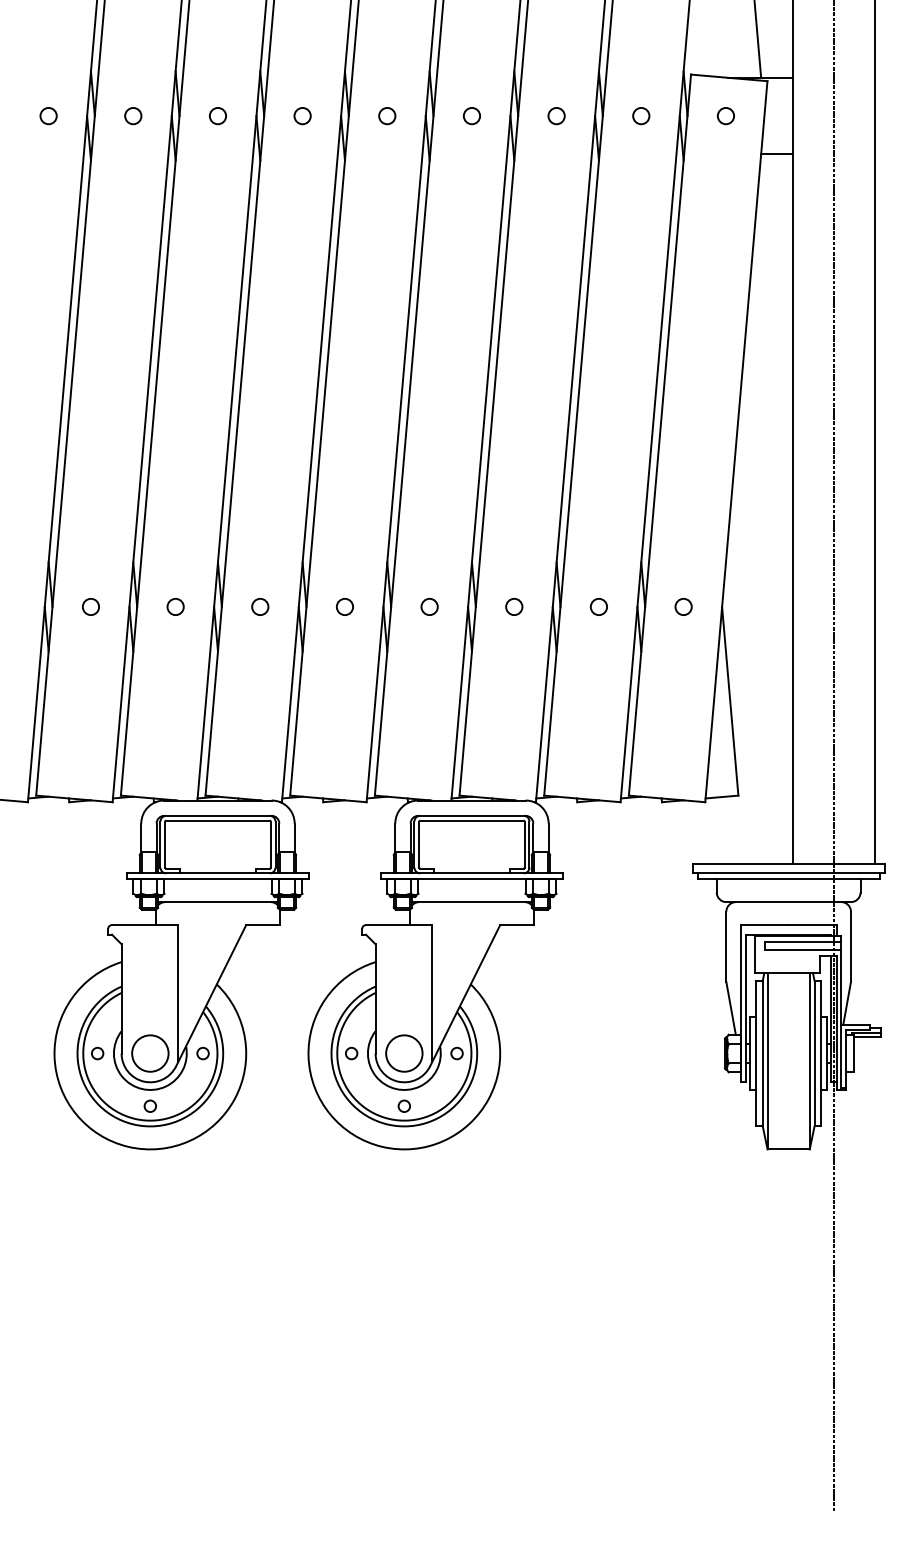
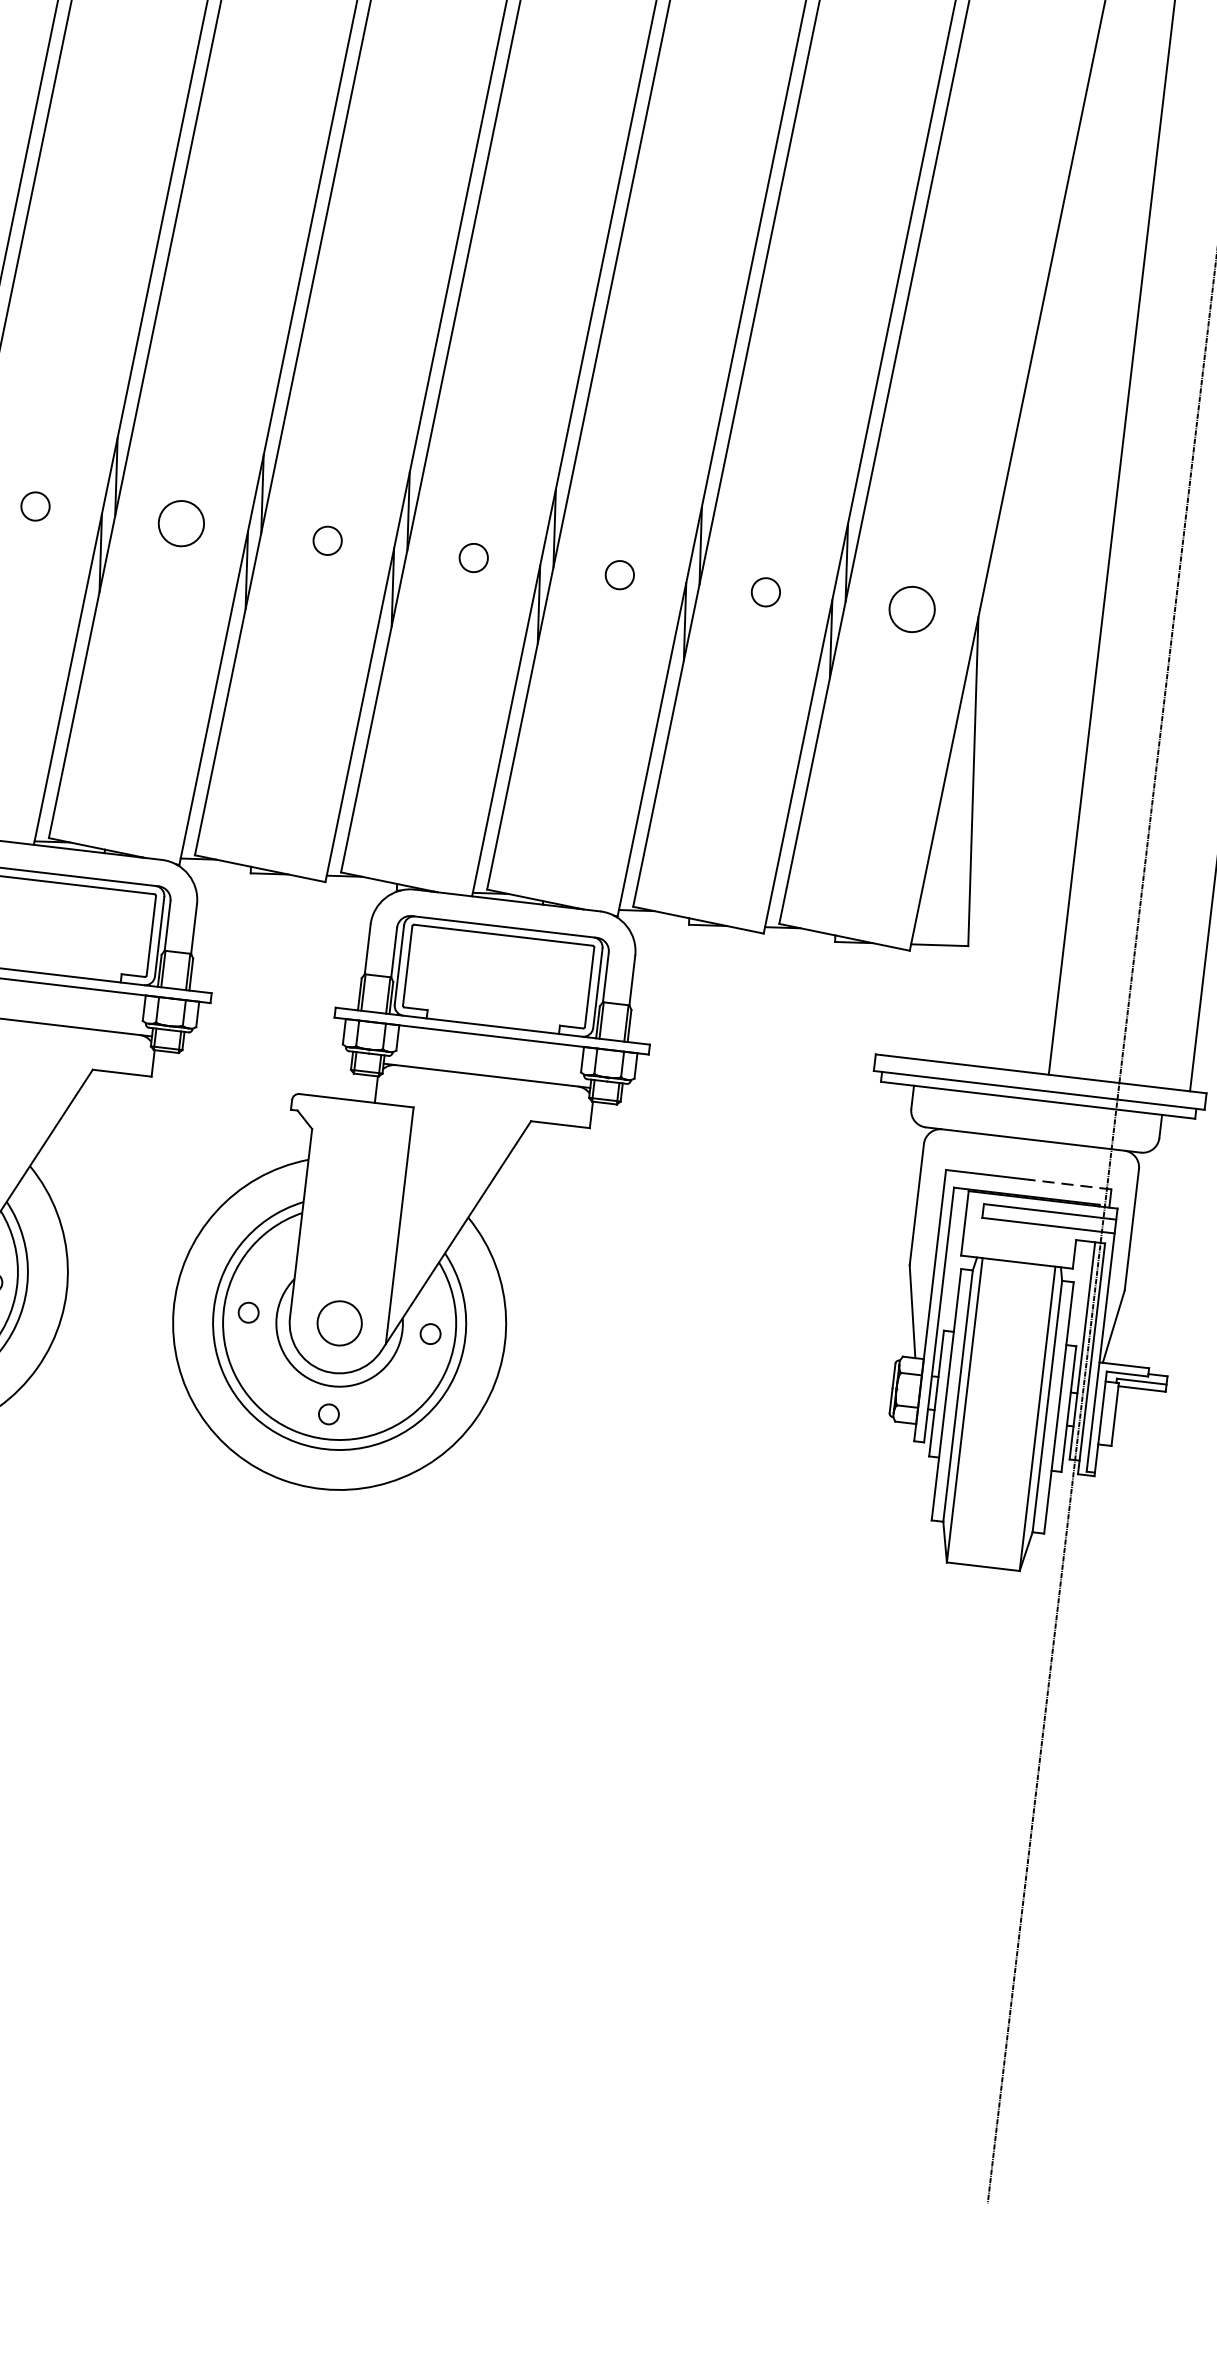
circle: (260, 606) -> (182, 522), size x1.6
circle: (683, 606) -> (911, 608), size x1.6
line: (812, 925) -> (1069, 1185), solid -> dashed
circle: (404, 1053) -> (339, 1323), size x0.7

